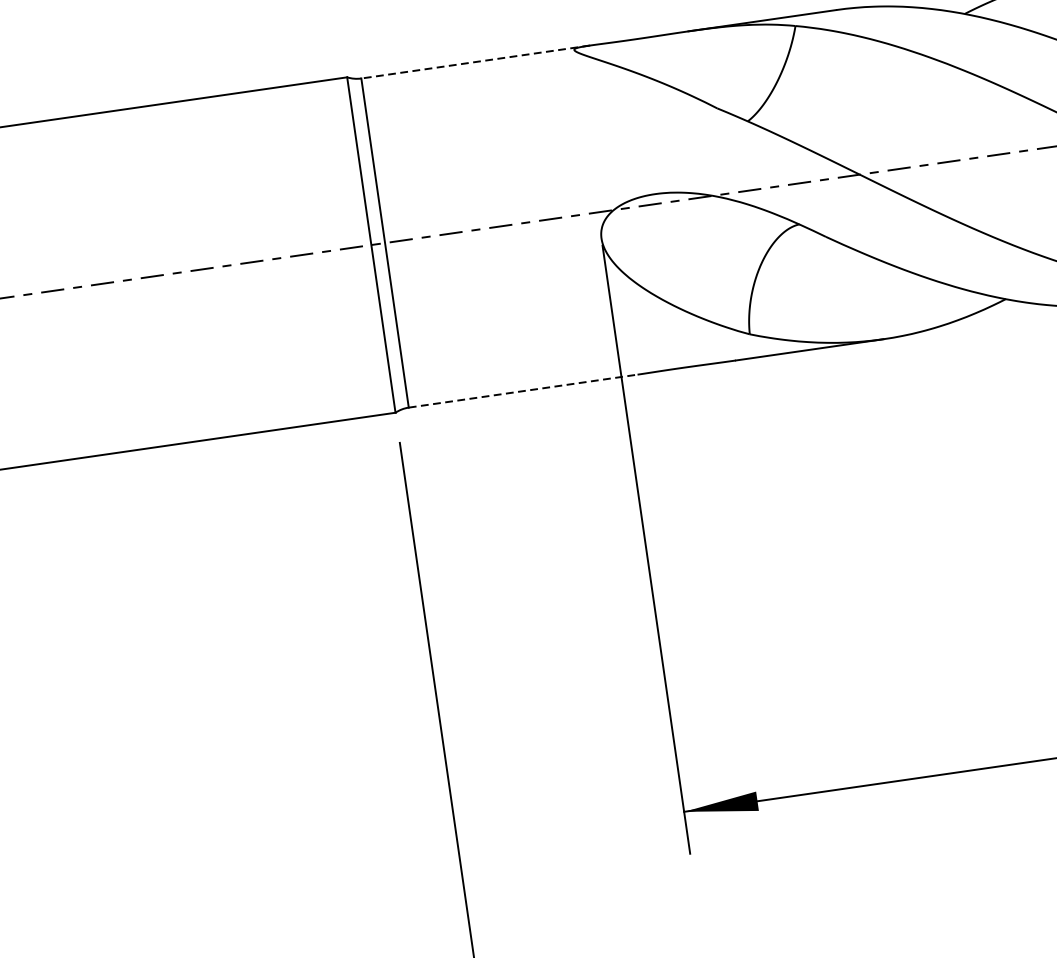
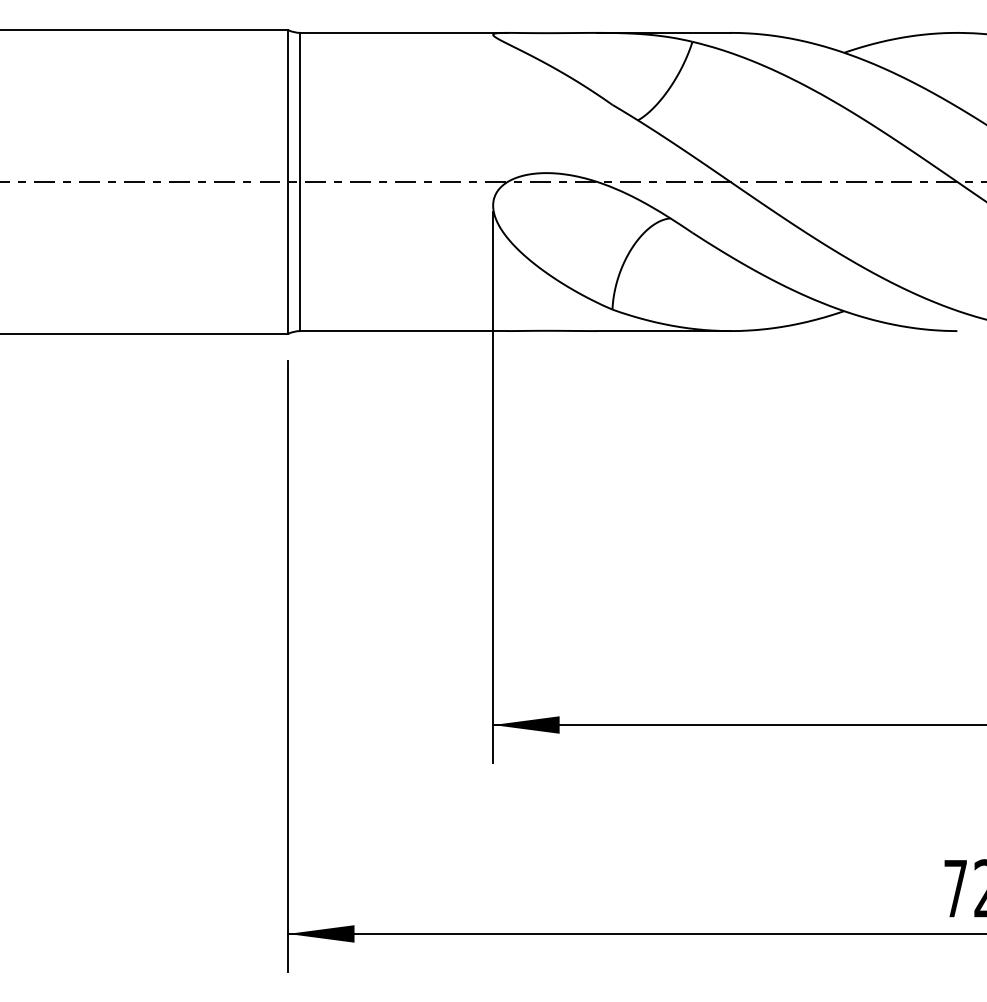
line: (476, 61) -> (404, 32), dashed -> solid
line: (523, 391) -> (404, 331), dashed -> solid

